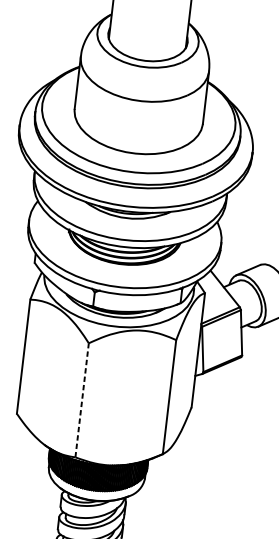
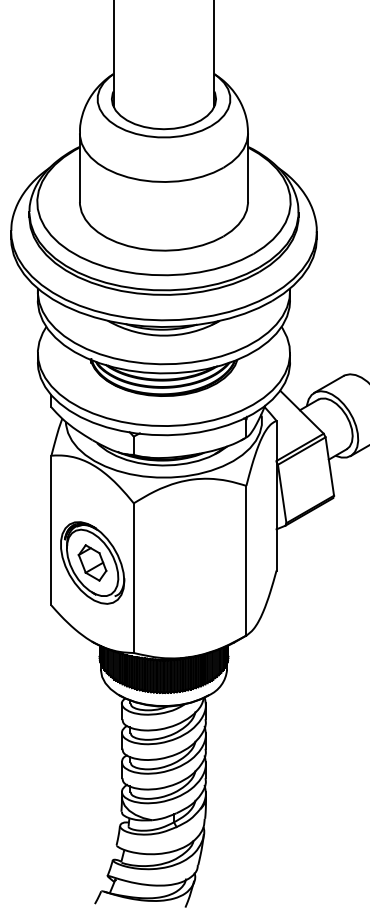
part: (52, 384) -> (92, 562), added
line: (81, 400) -> (133, 578), dashed -> solid

